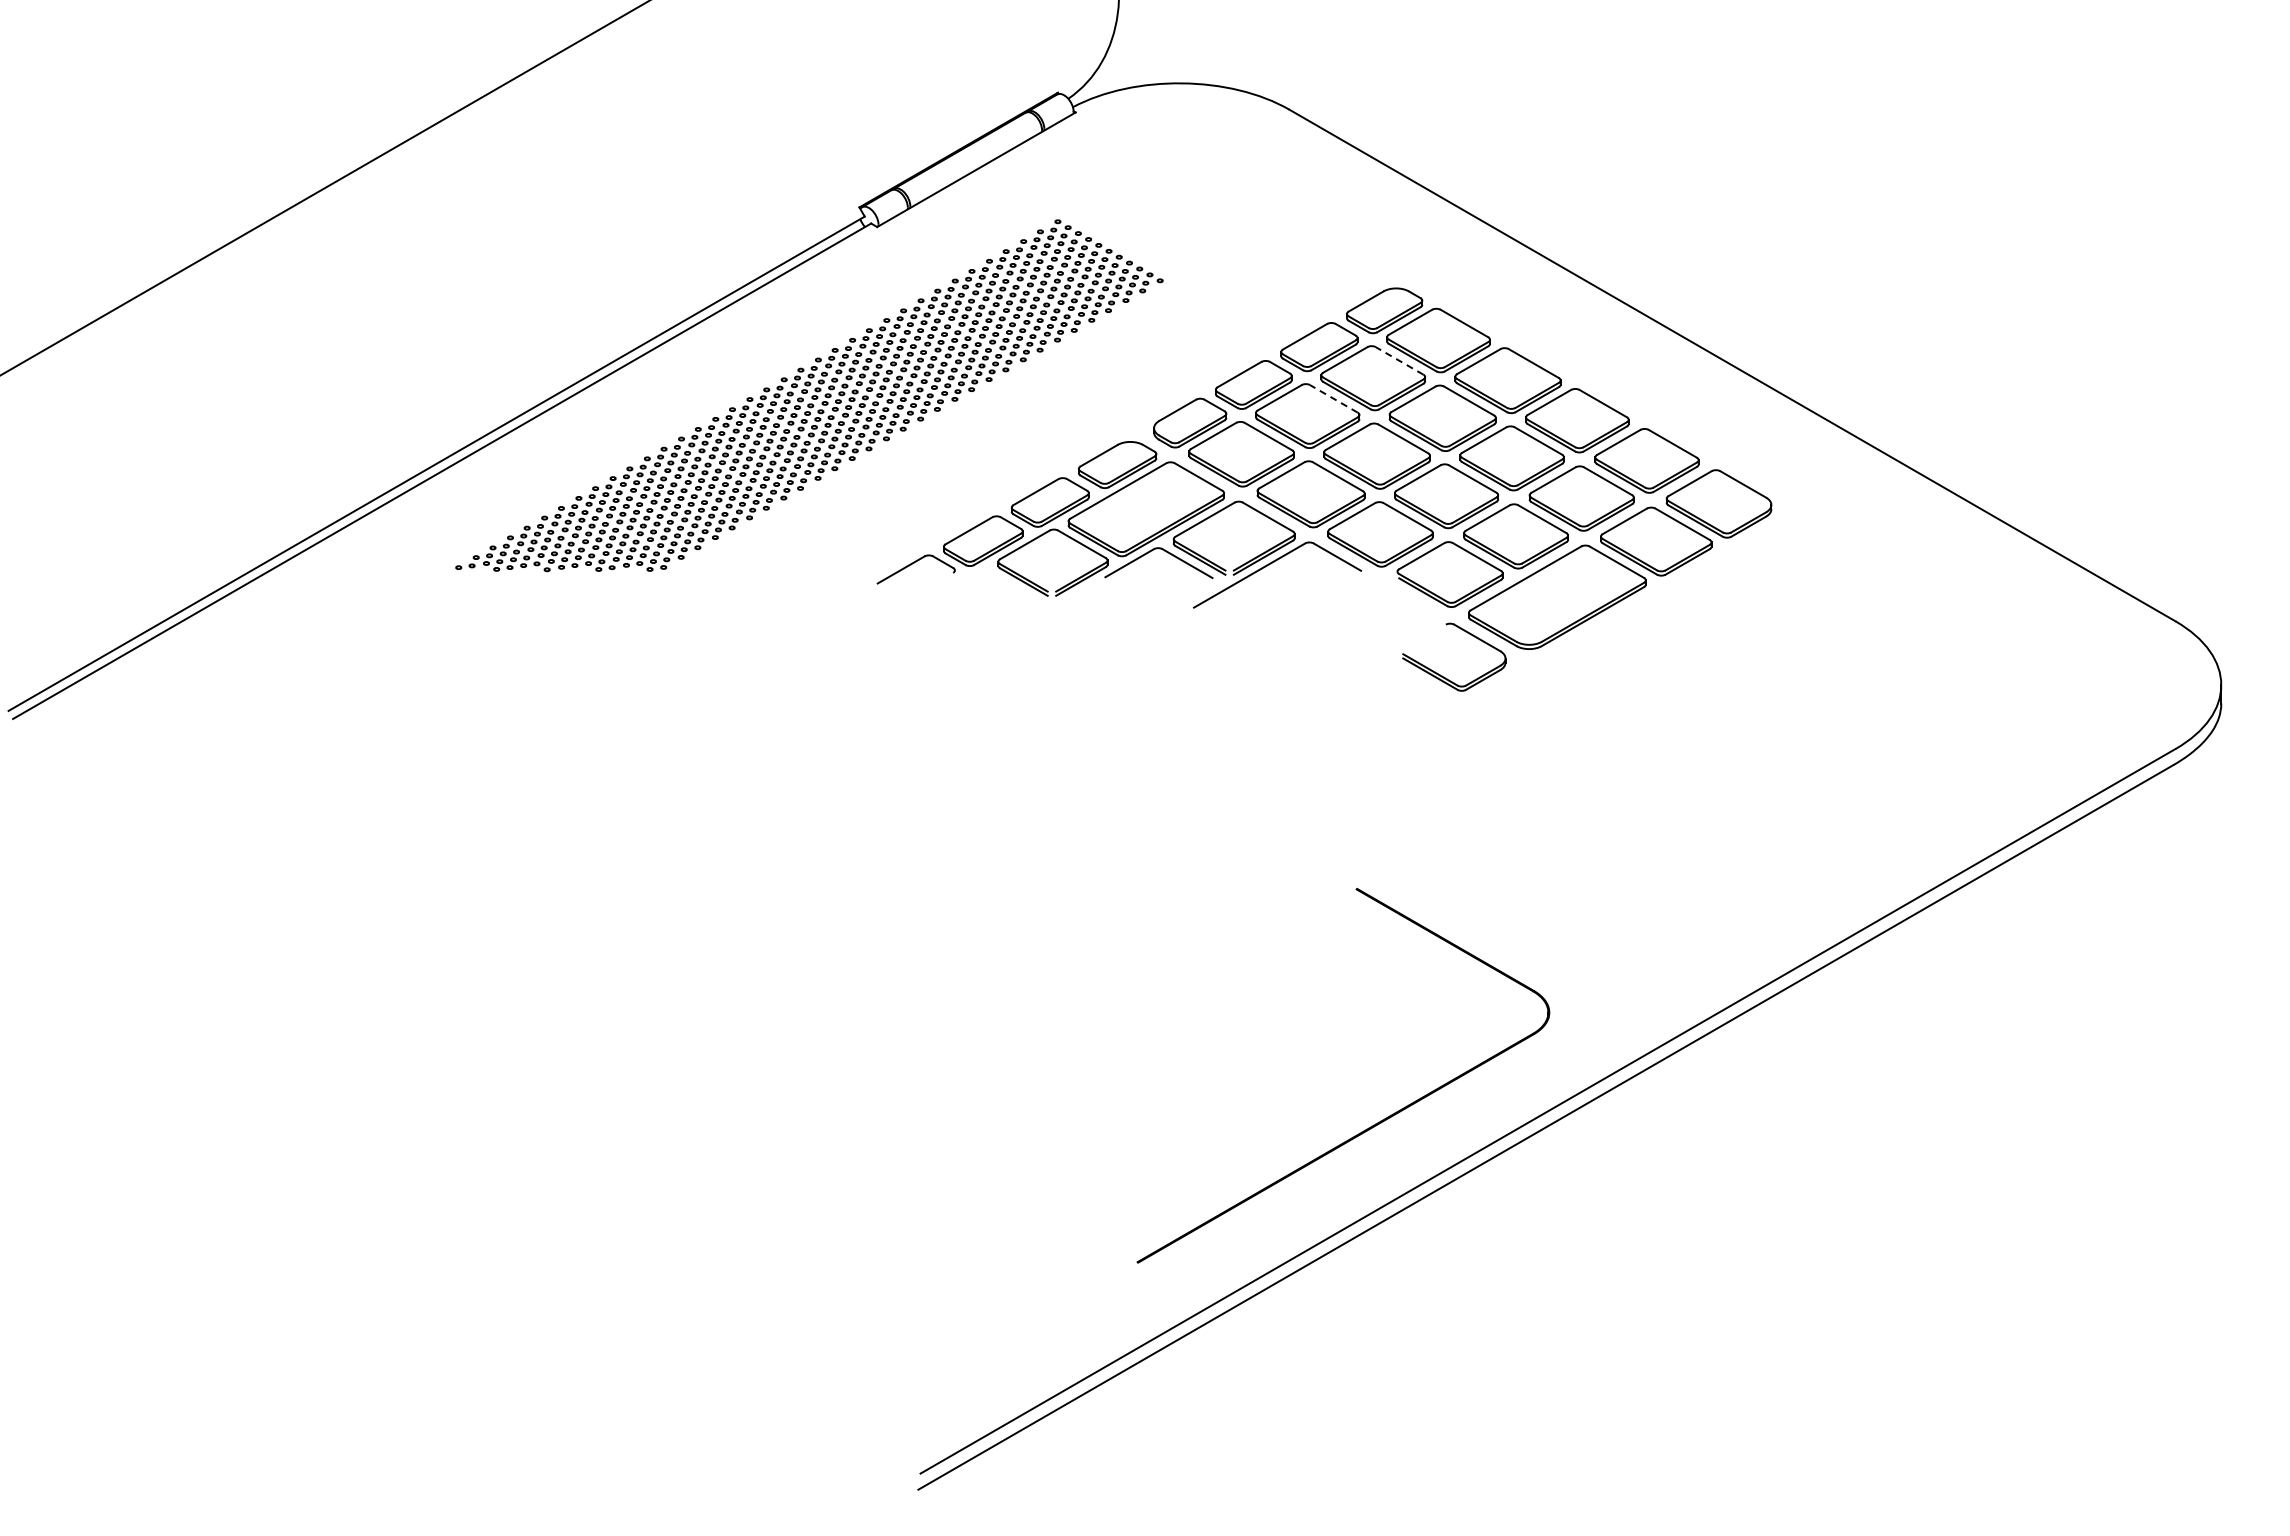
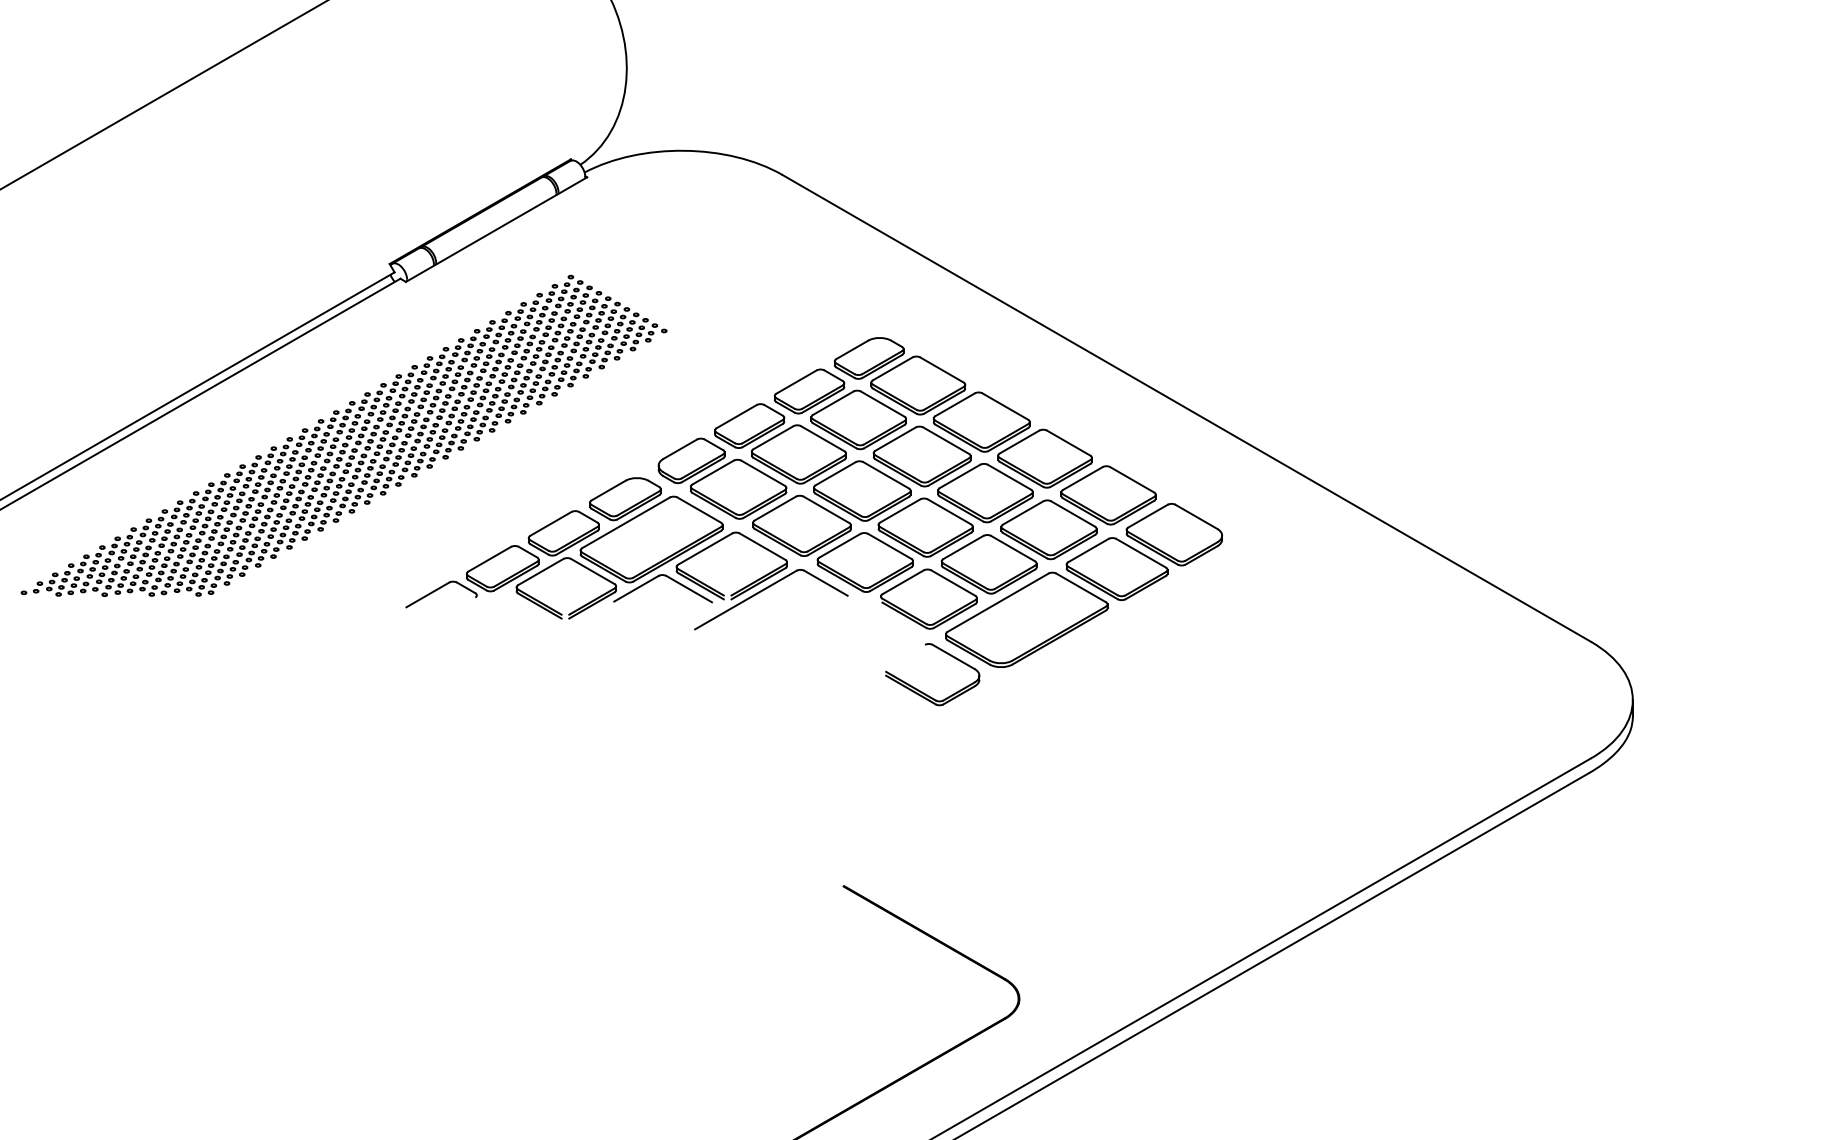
line: (1399, 360) -> (882, 403), dashed -> solid
line: (1333, 398) -> (822, 438), dashed -> solid

